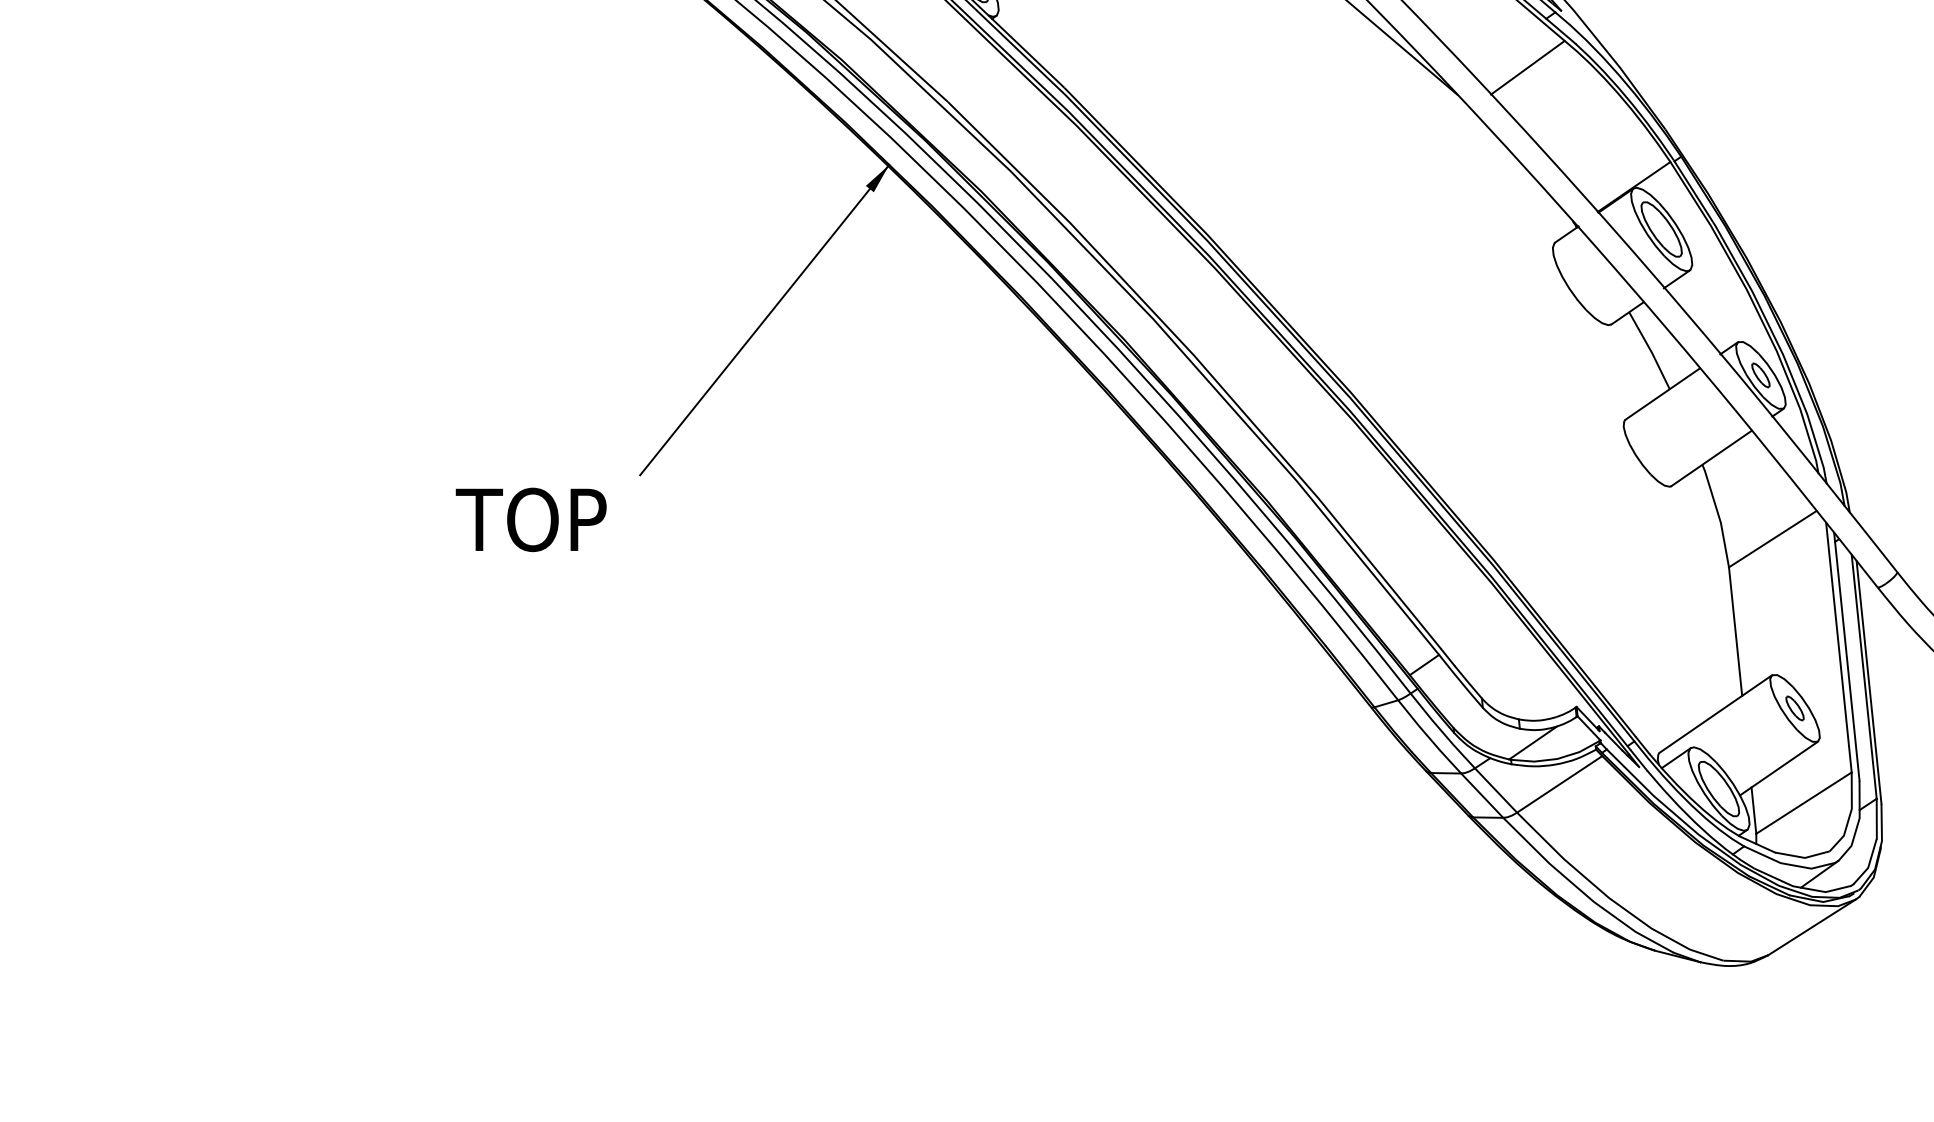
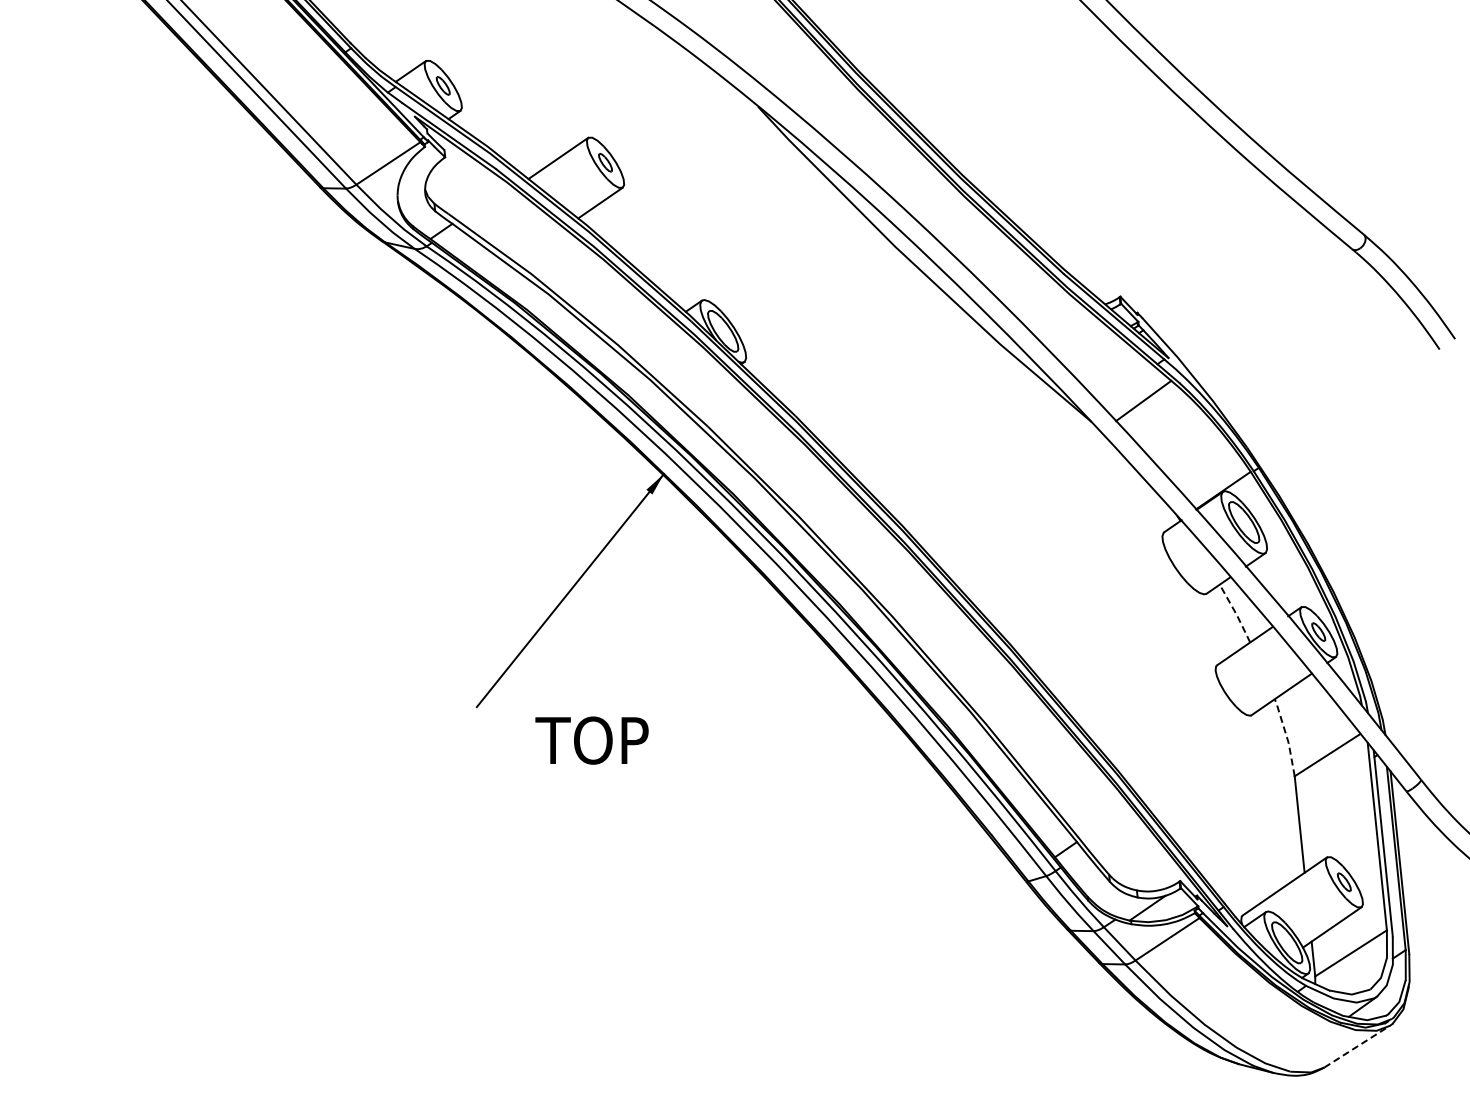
line: (1650, 350) -> (1235, 613), solid -> dashed
line: (1718, 515) -> (1286, 737), solid -> dashed
text: (530, 519) -> (591, 740), moved
line: (1812, 927) -> (1357, 1046), solid -> dashed

